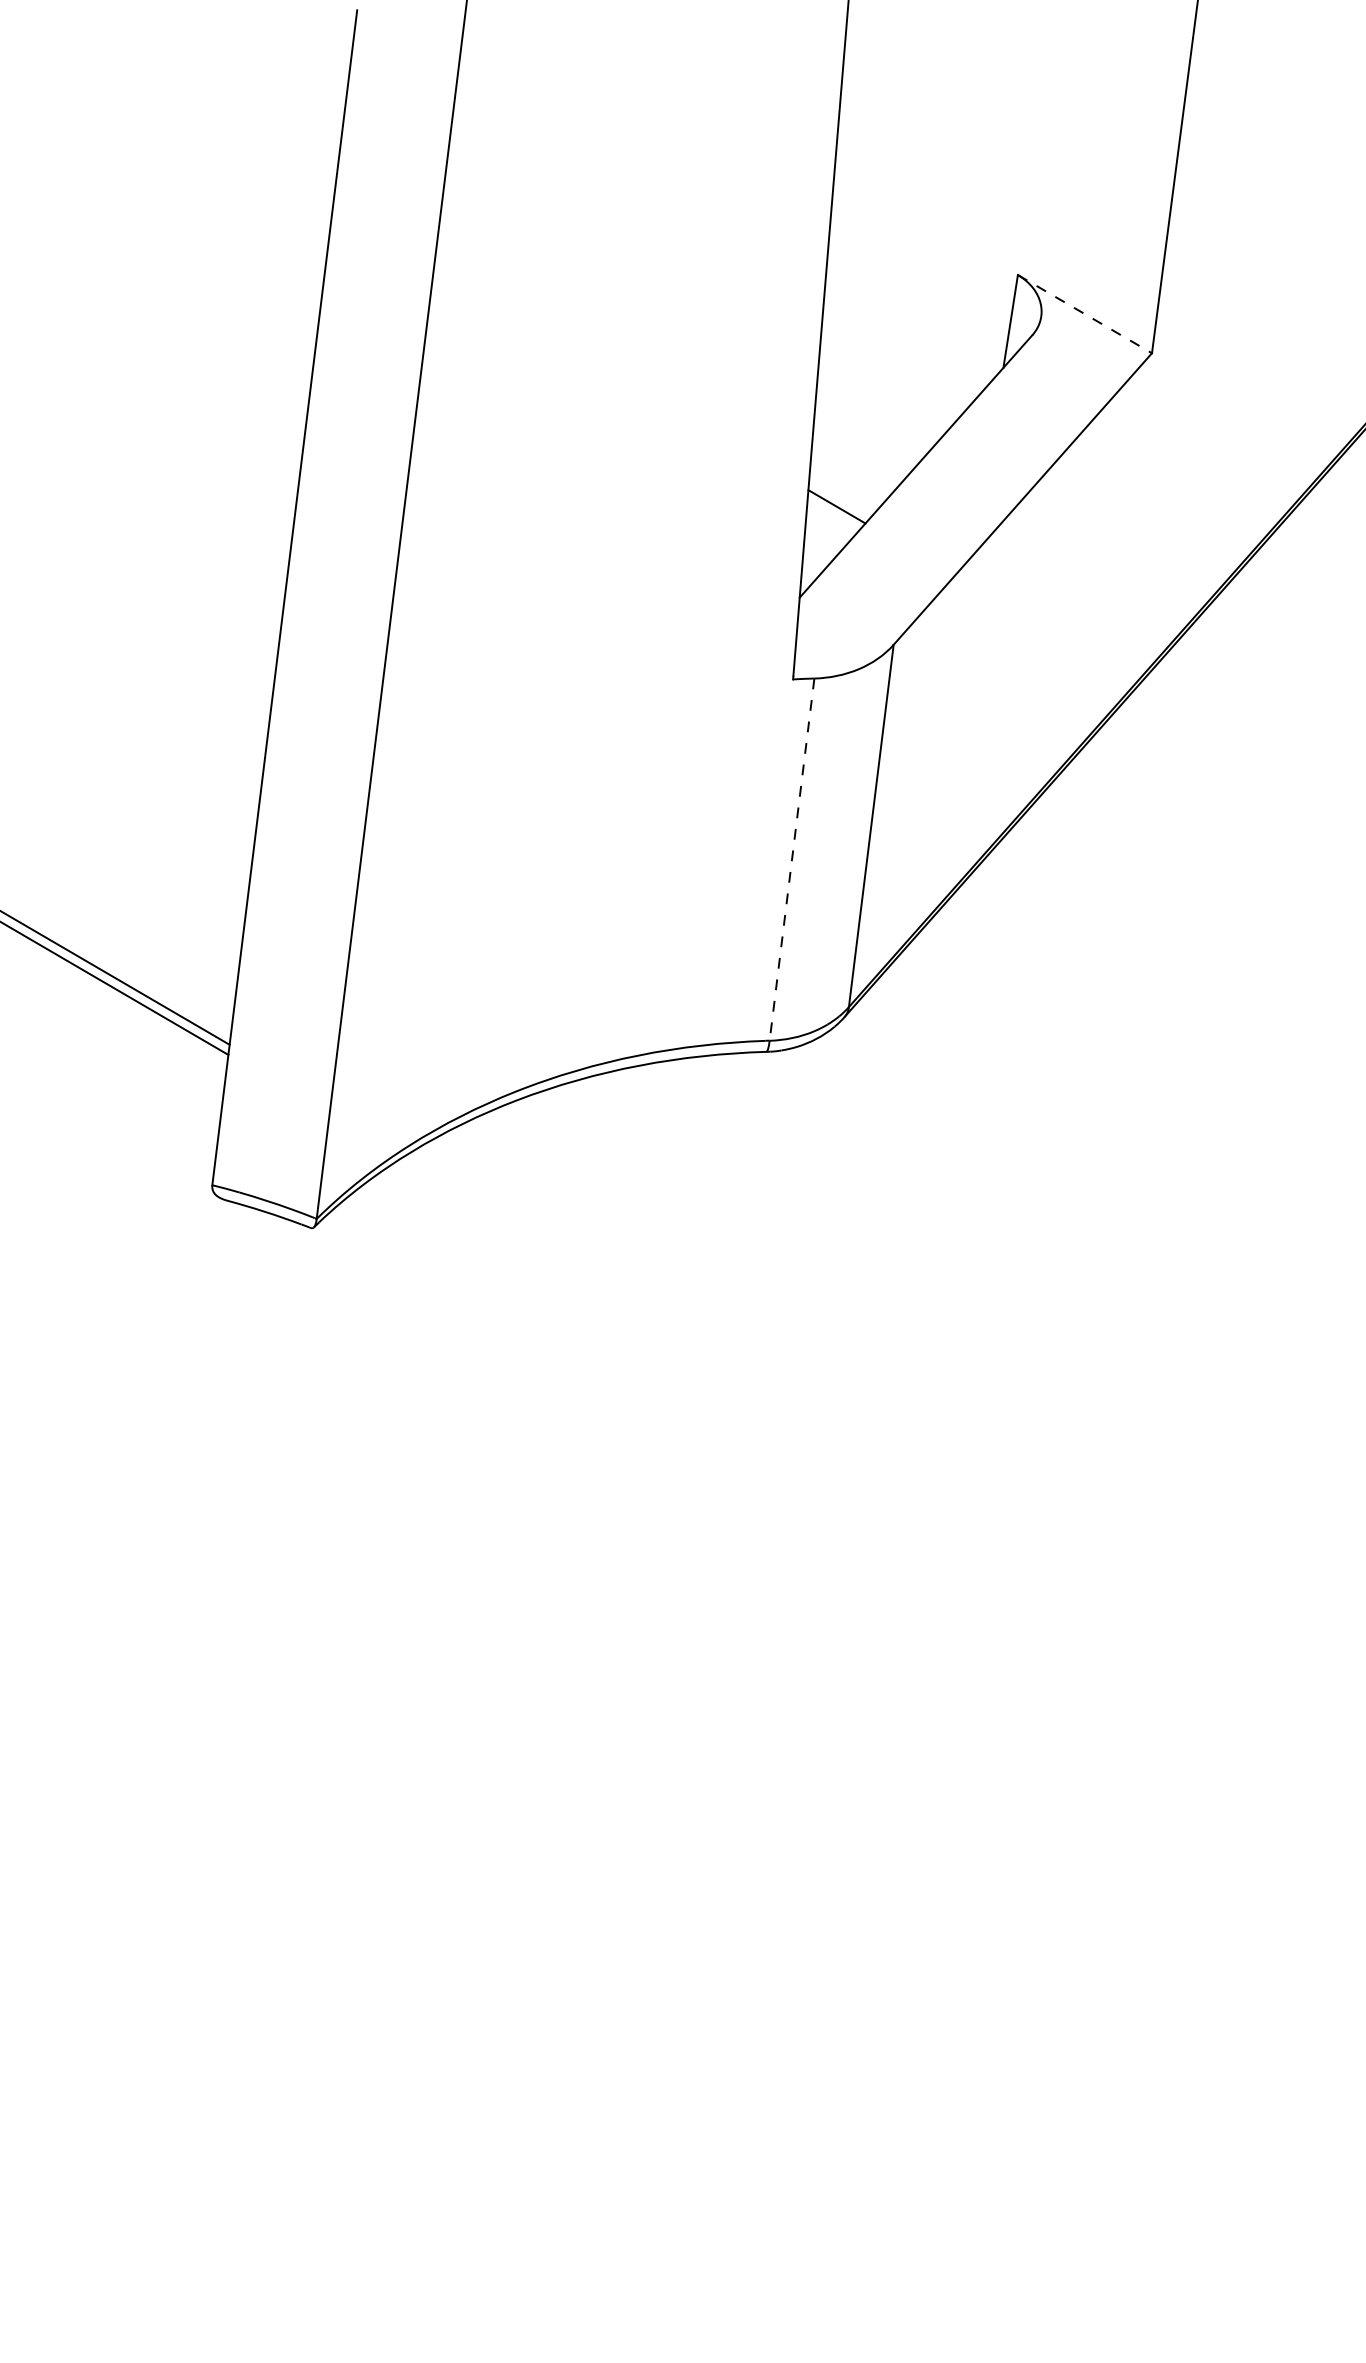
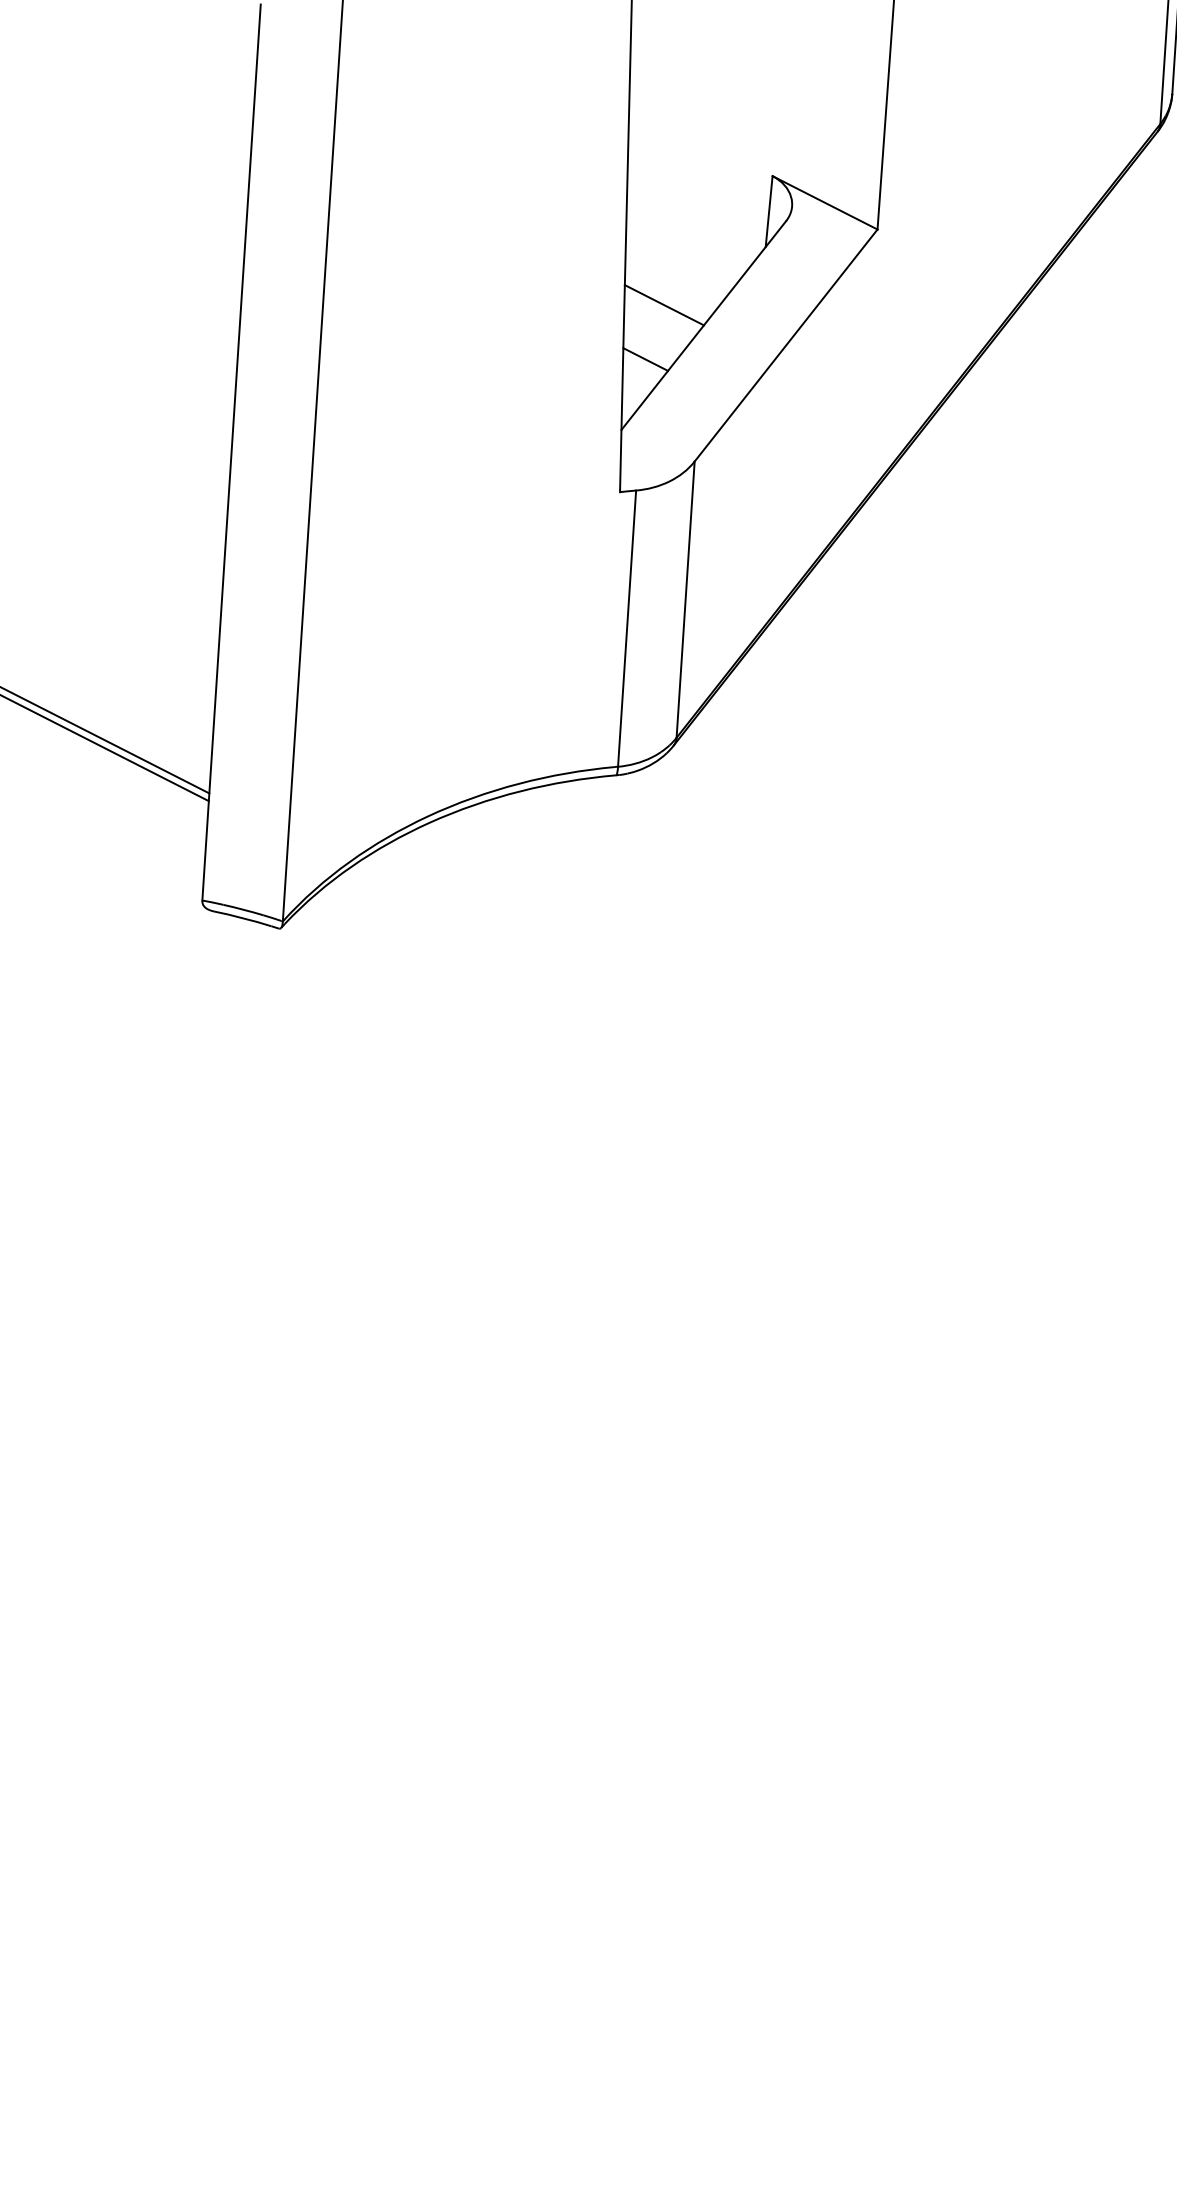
line: (1085, 313) -> (825, 202), dashed -> solid
line: (864, 437) -> (663, 305), added
line: (792, 860) -> (627, 629), dashed -> solid

